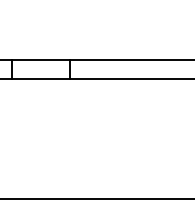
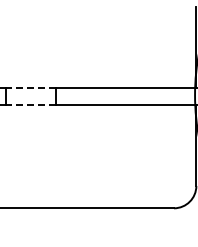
line: (41, 60) -> (31, 88), solid -> dashed
line: (41, 78) -> (31, 104), solid -> dashed

